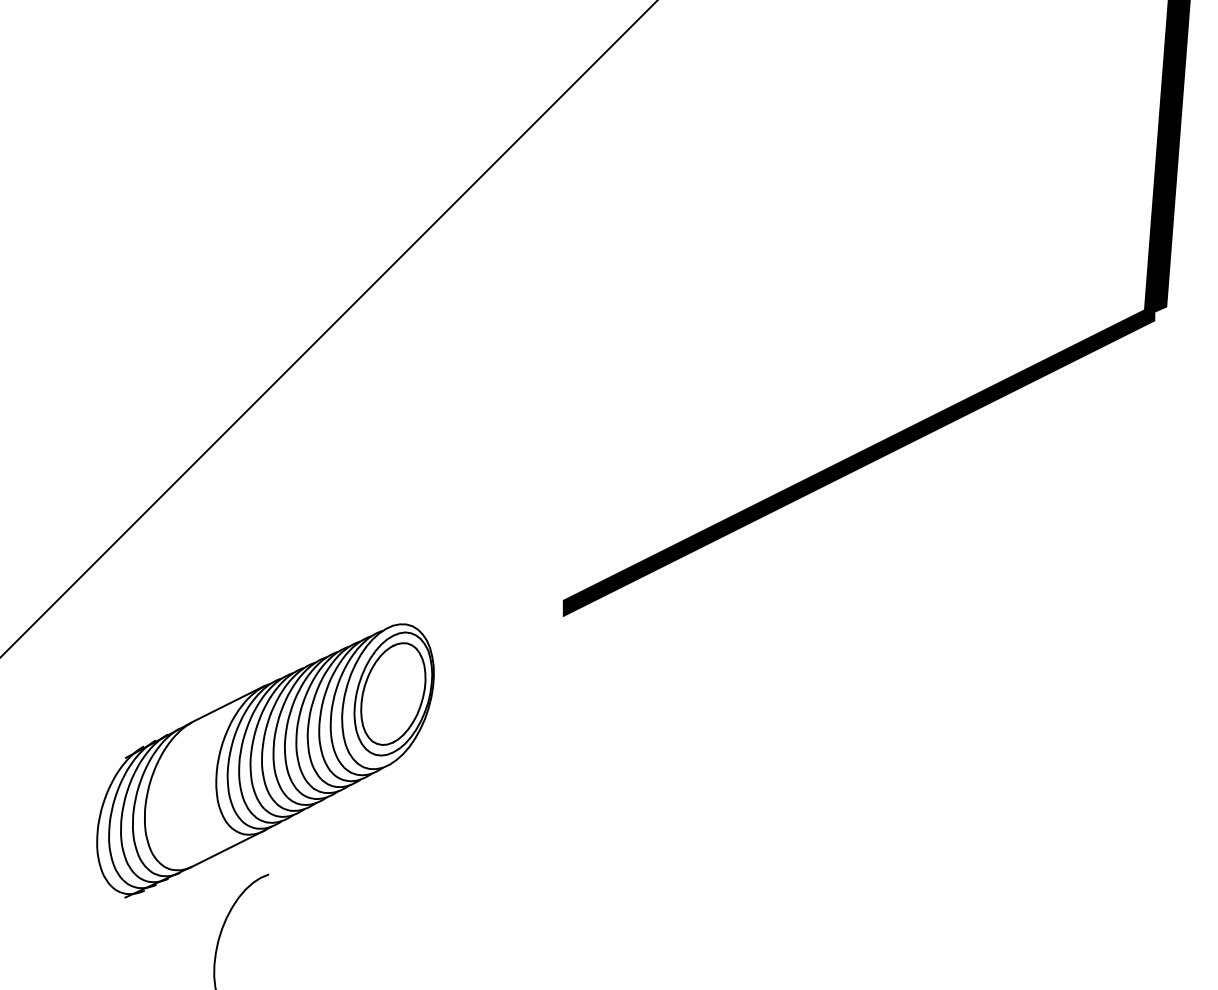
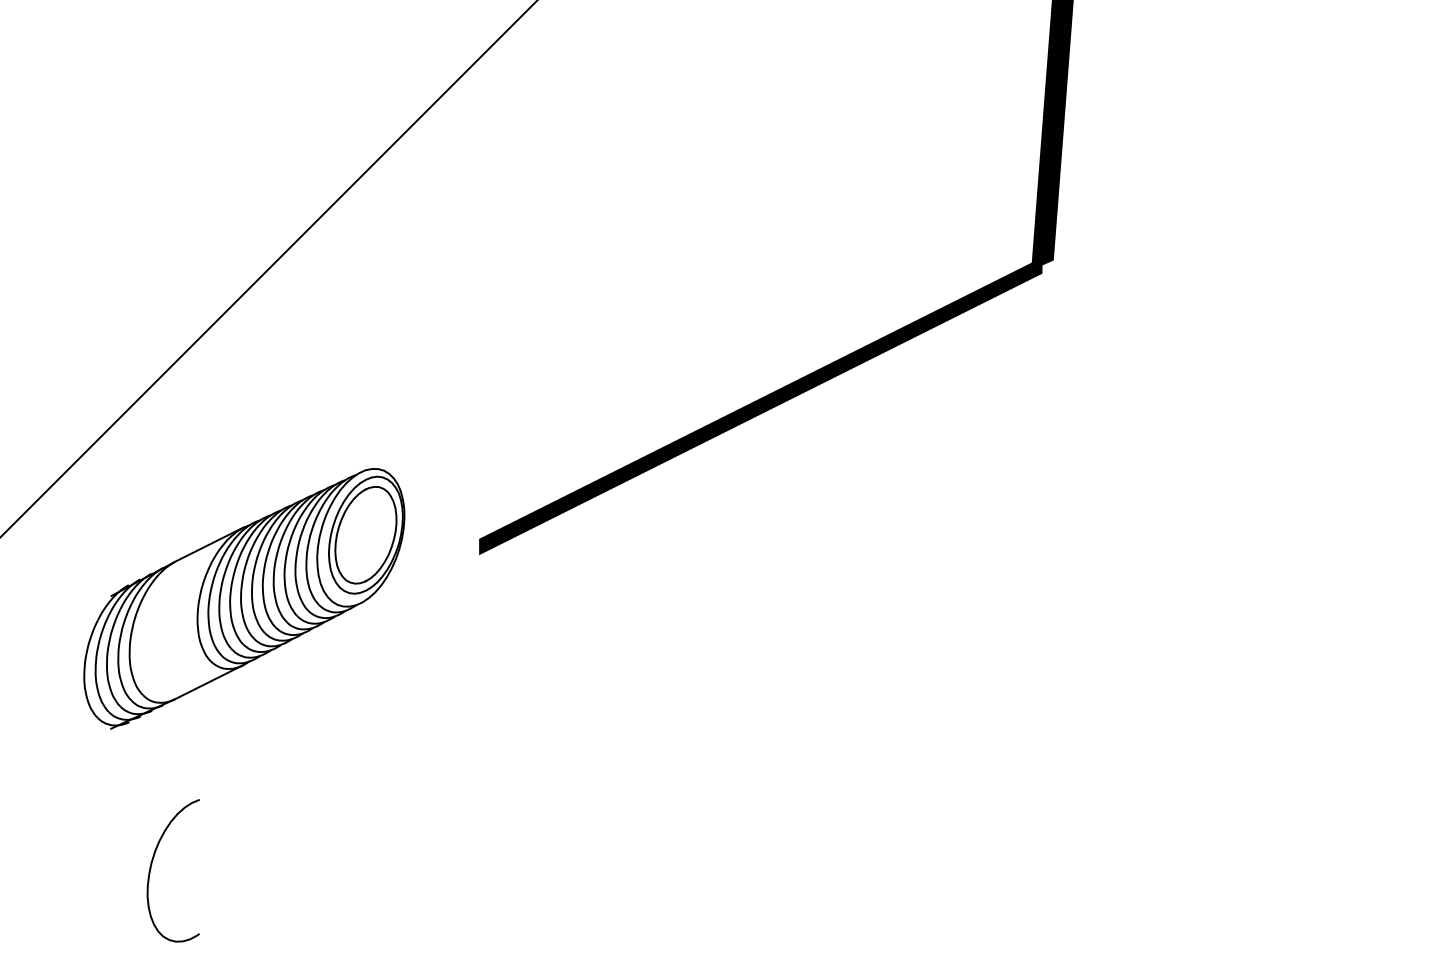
part: (265, 760) -> (244, 598), moved

